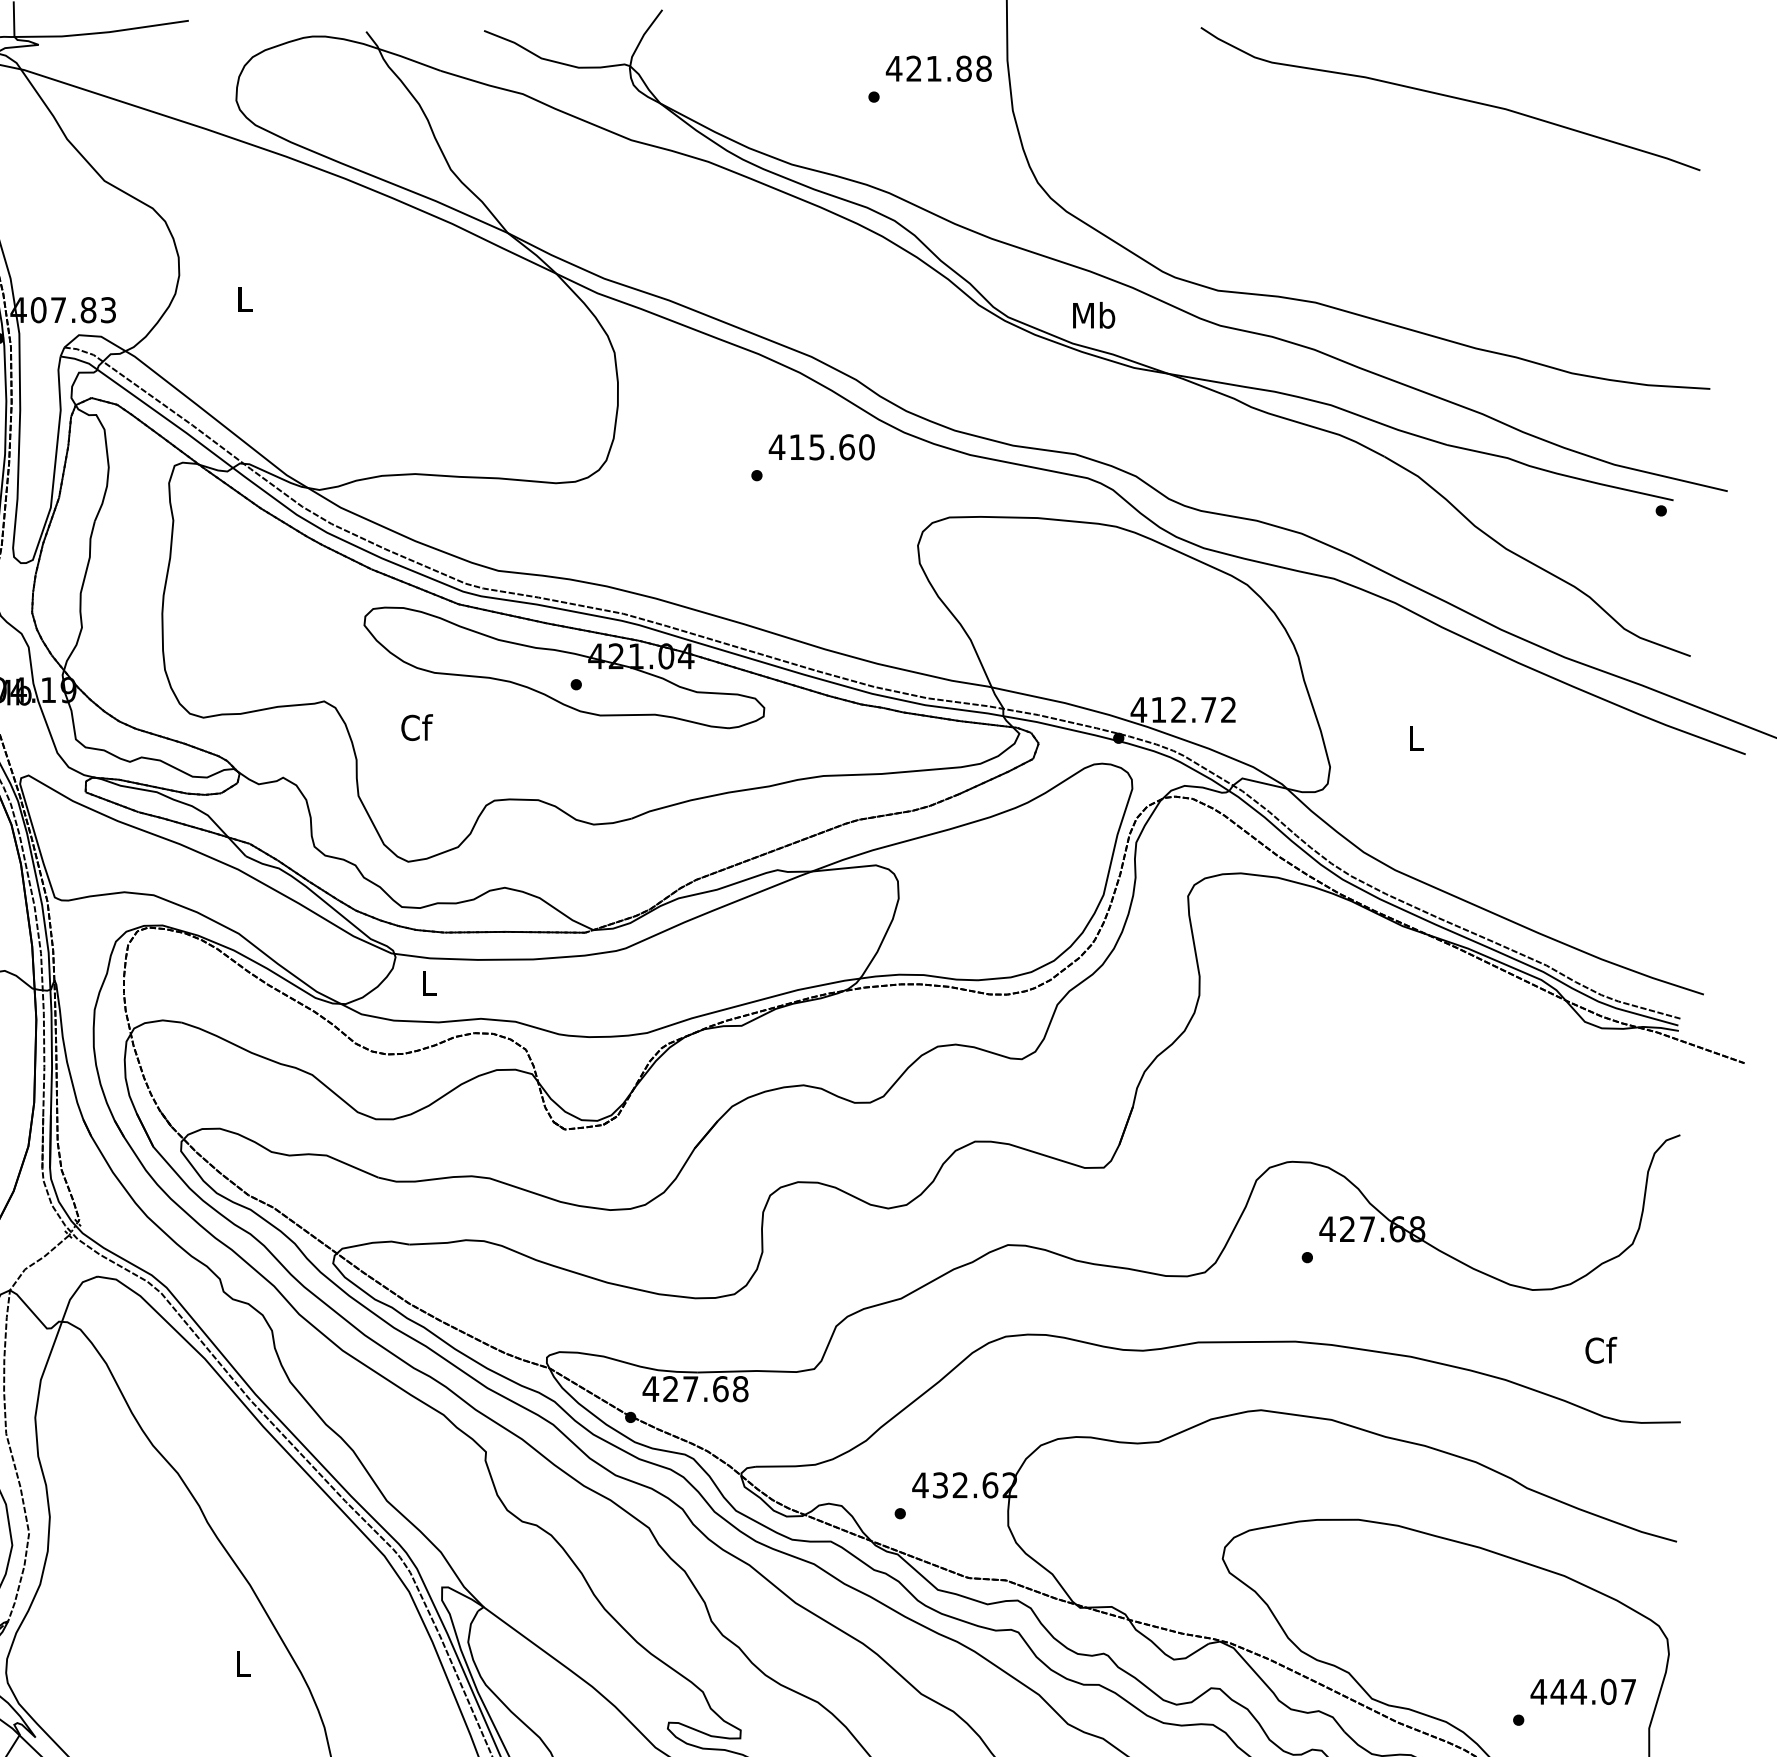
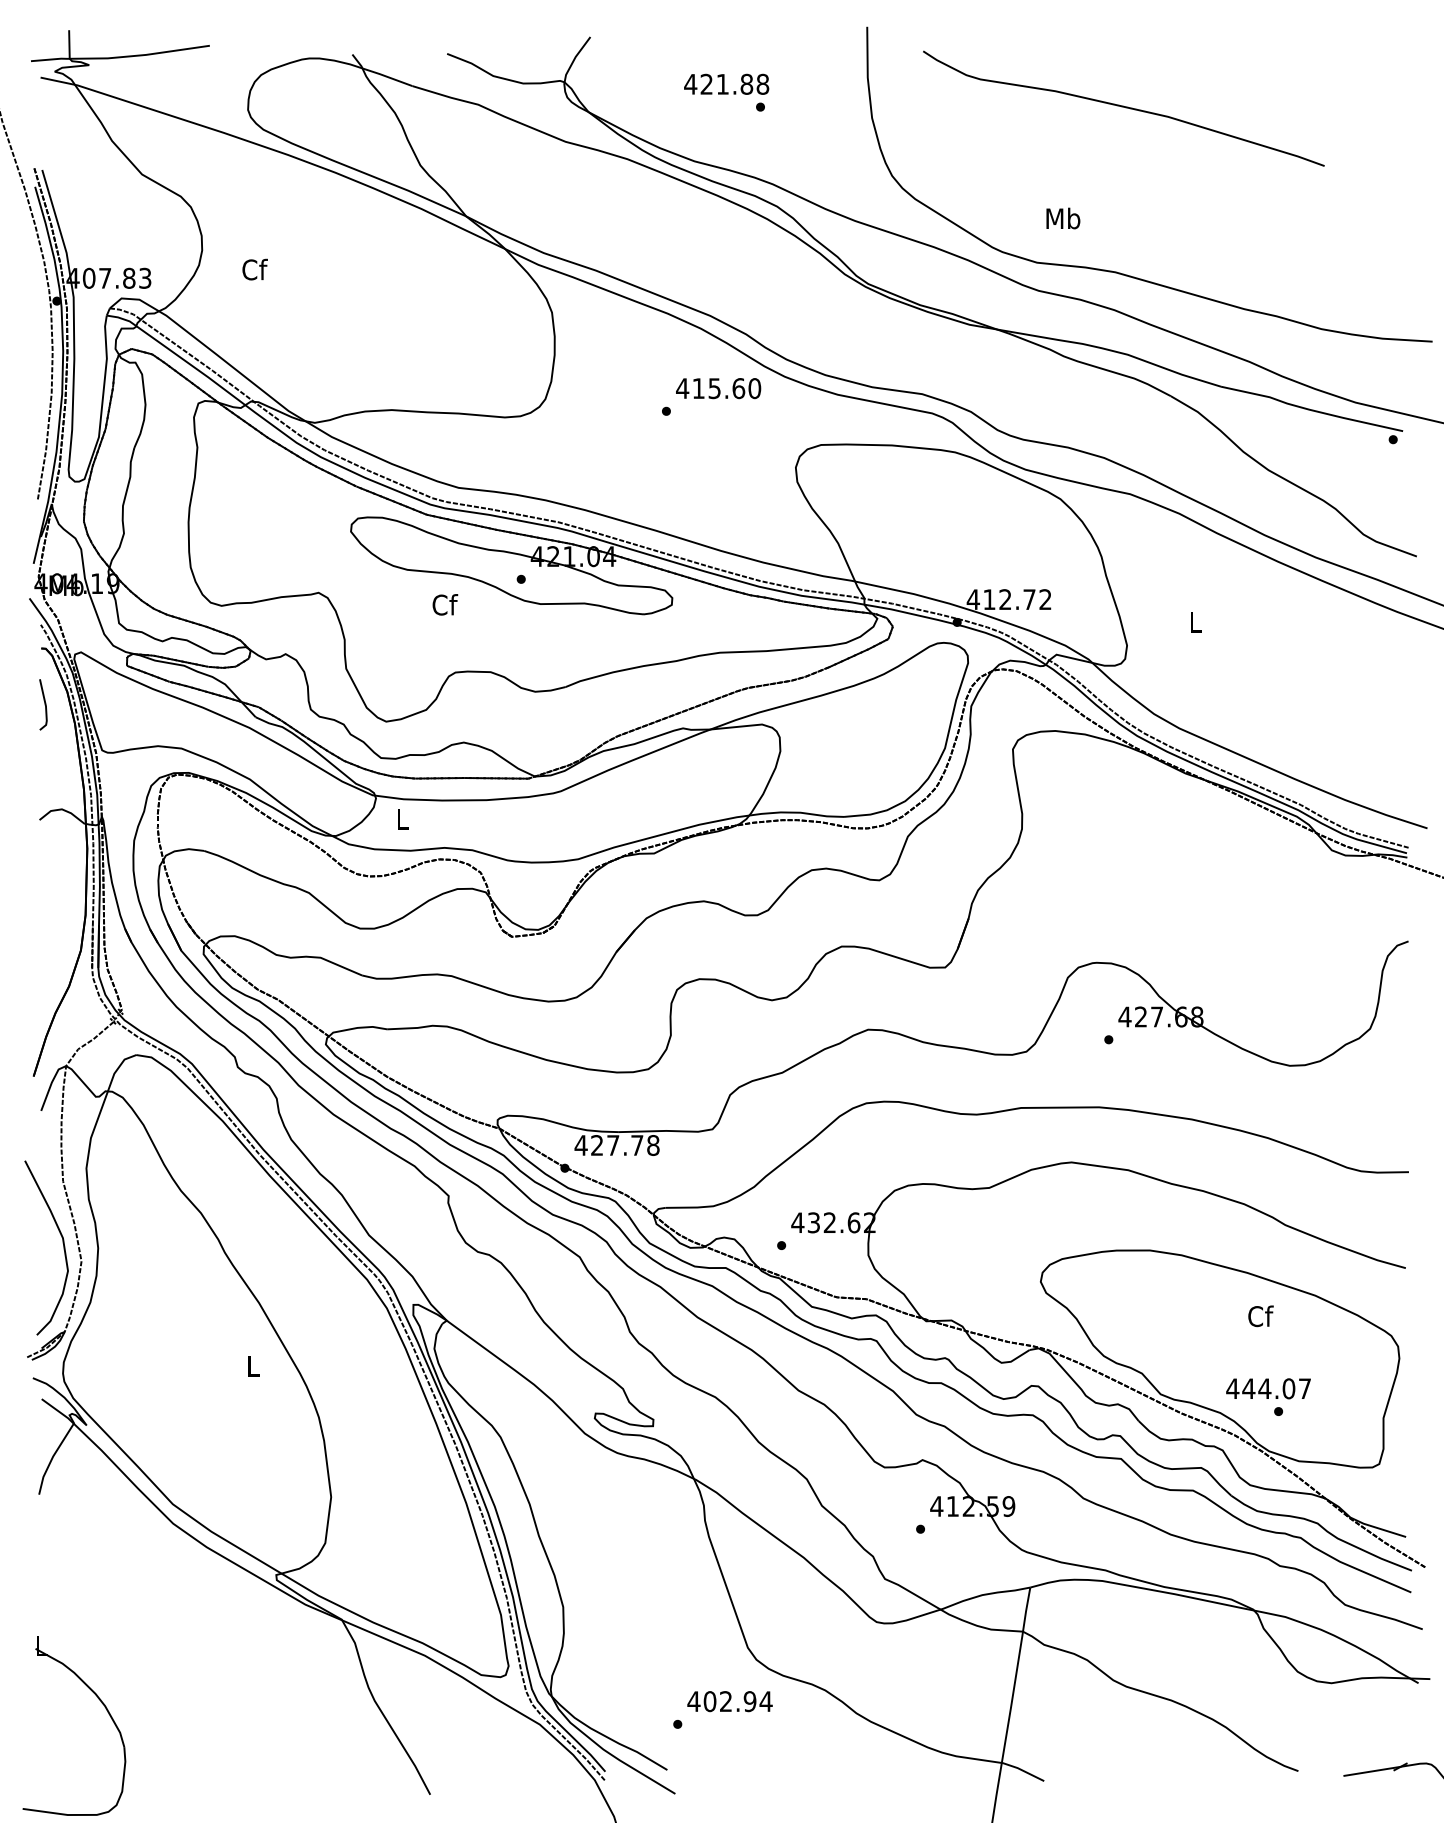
text: (938, 67) -> (726, 83), moved
curve: (1450, 97) -> (1123, 107), moved
text: (244, 299) -> (254, 269), L -> Cf
text: (1094, 315) -> (1063, 218), moved
text: (417, 727) -> (445, 604), moved
text: (1600, 1350) -> (1260, 1316), moved
text: (720, 1389) -> (637, 1145), 427.68 -> 427.78
text: (1583, 1691) -> (1268, 1388), moved

